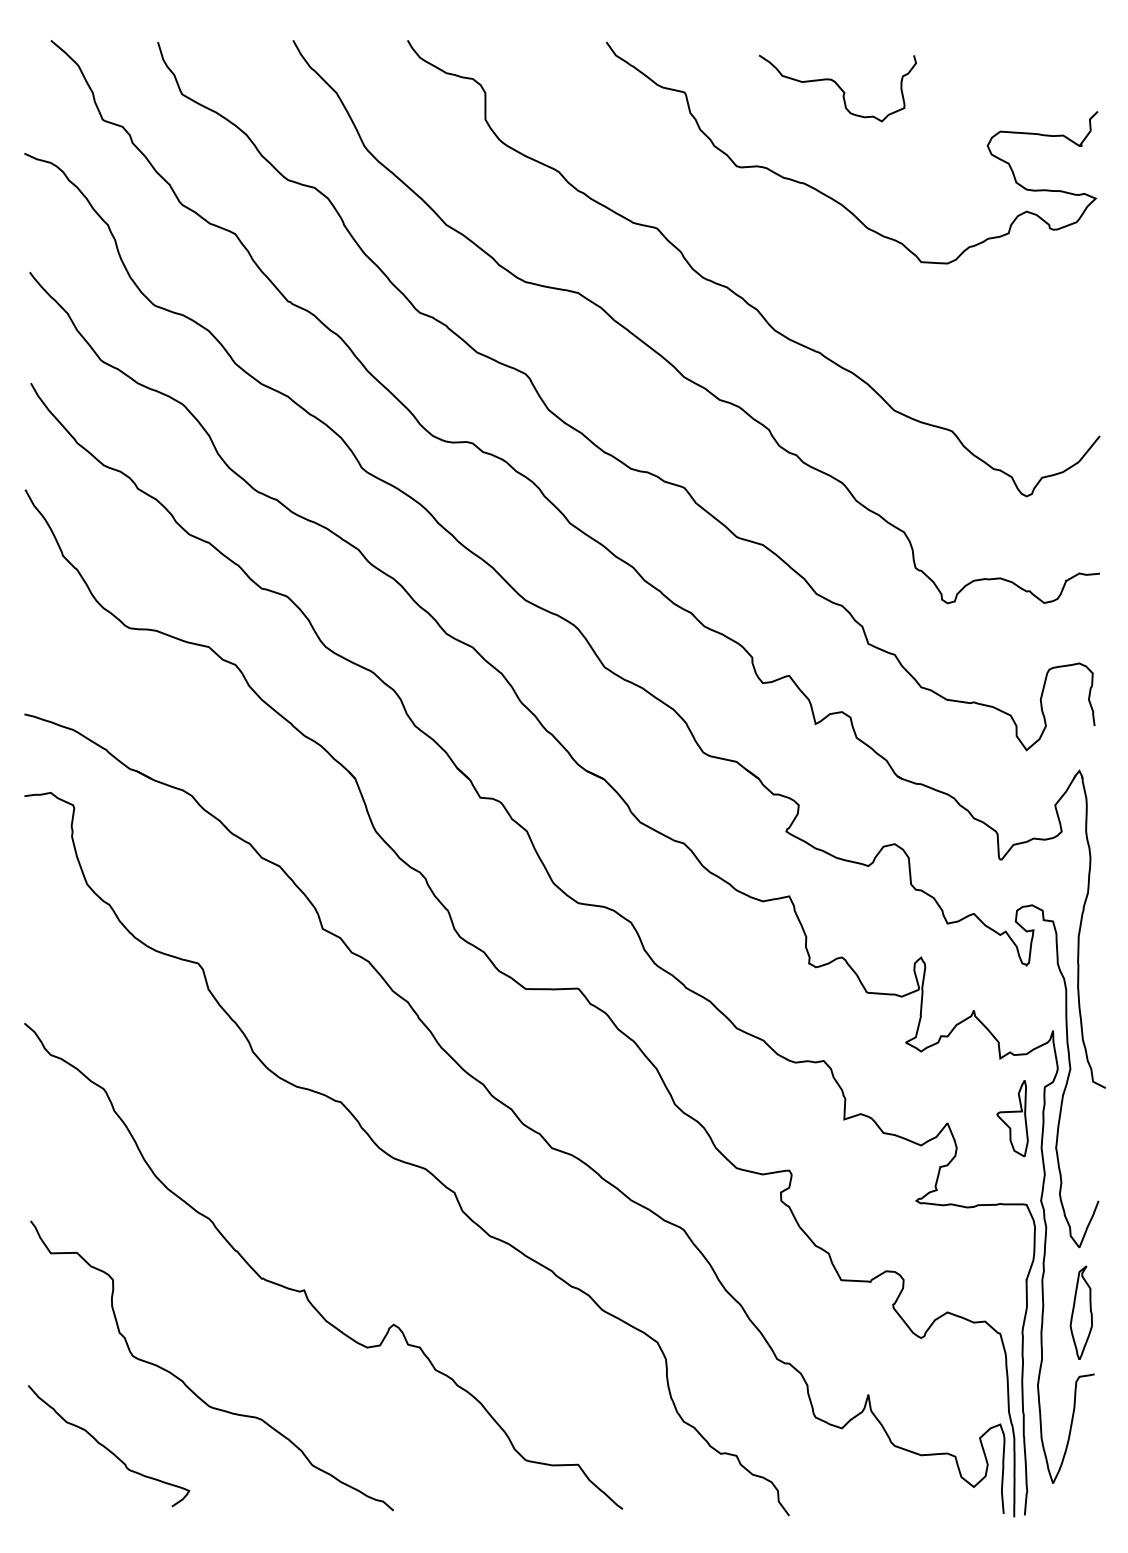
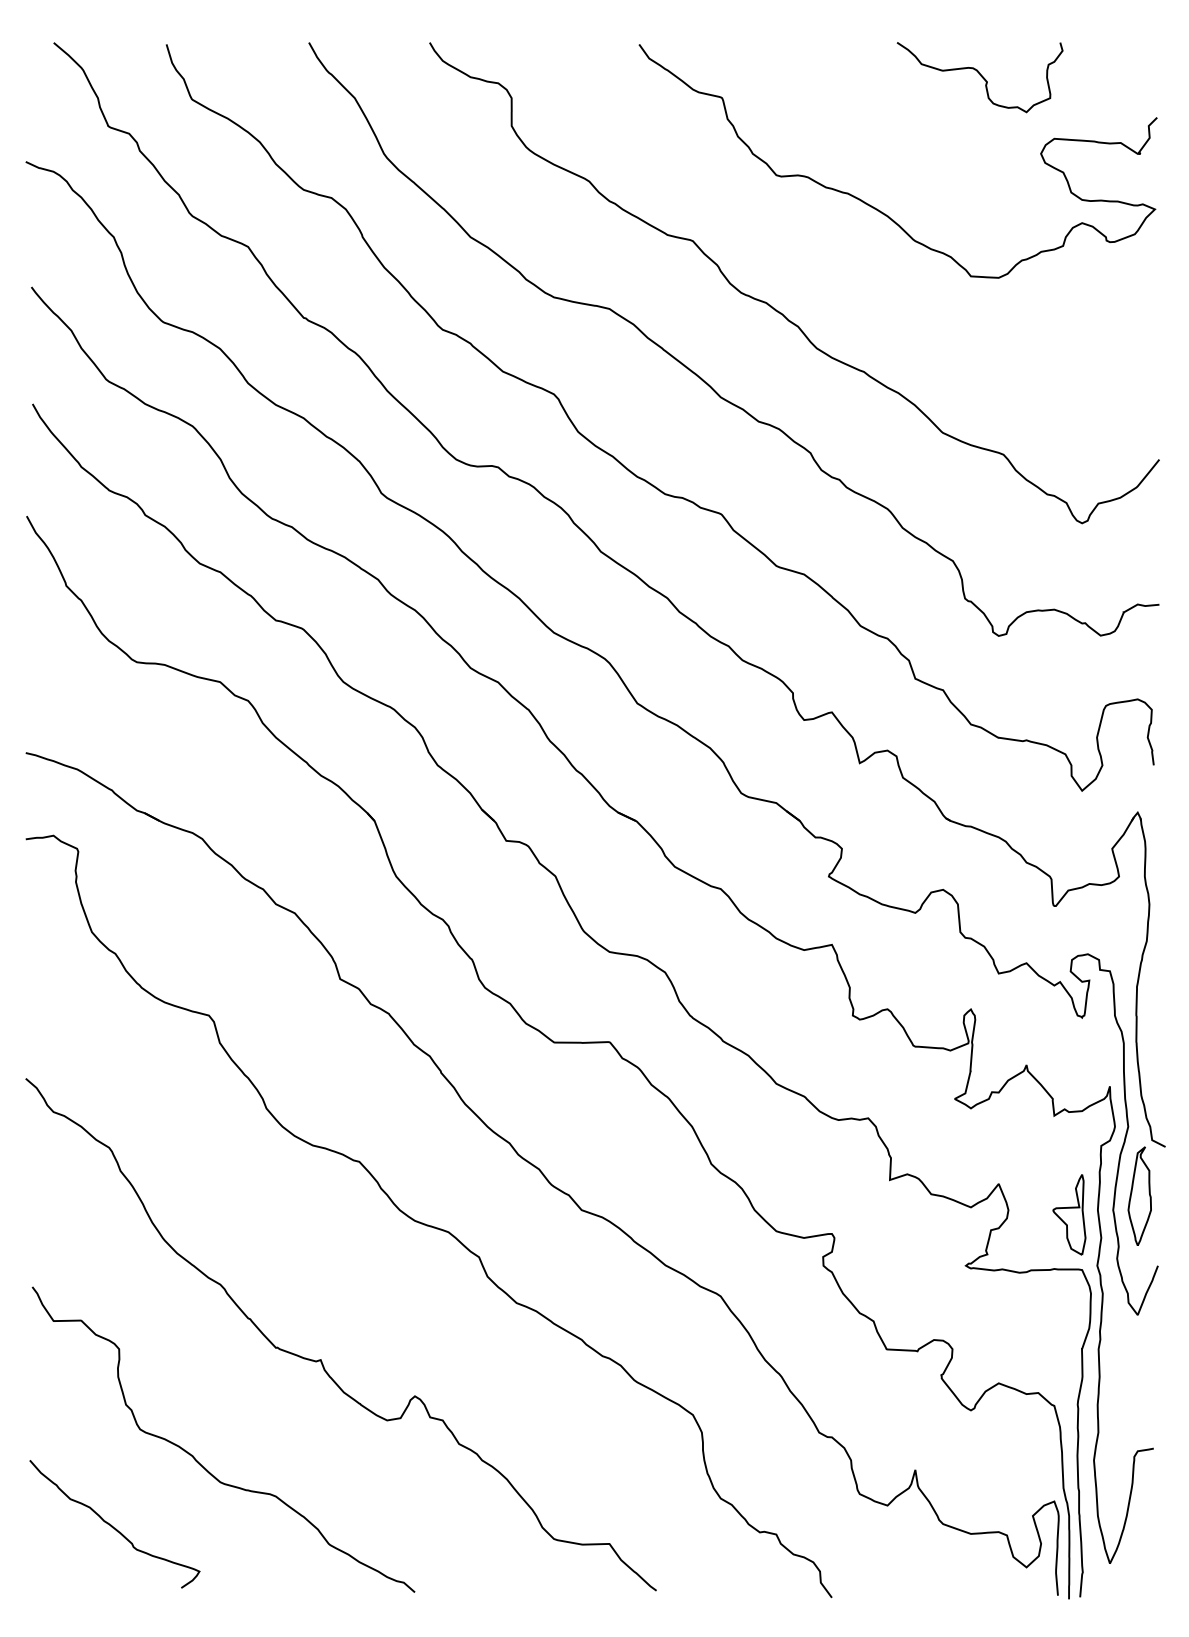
curve: (838, 87) -> (980, 76), moved
part: (1012, 1118) -> (1069, 1214), moved
part: (1080, 1312) -> (1138, 1195), moved

